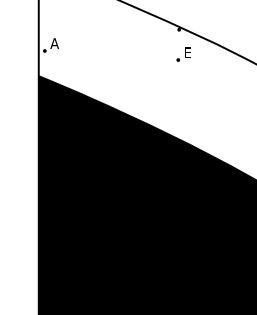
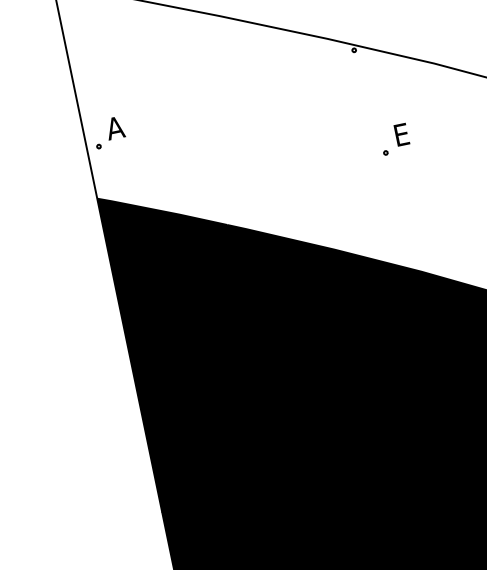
part: (183, 54) -> (393, 139), moved

